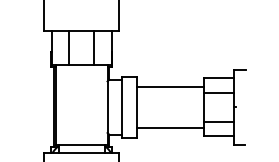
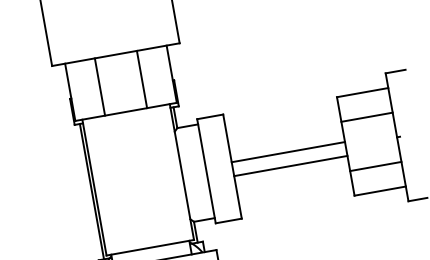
line: (169, 86) -> (286, 152), moved
line: (169, 127) -> (289, 165), moved

